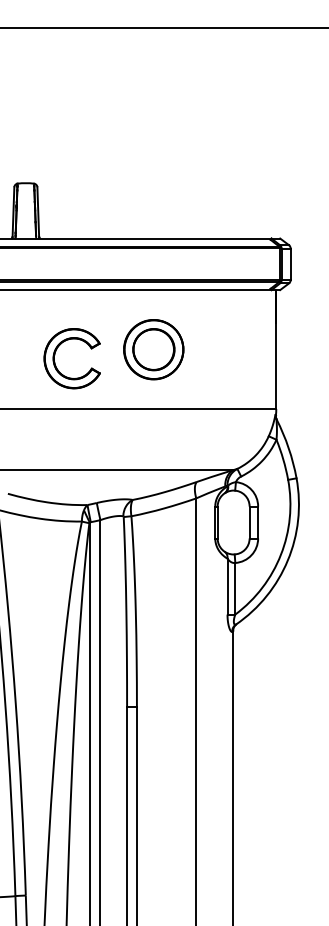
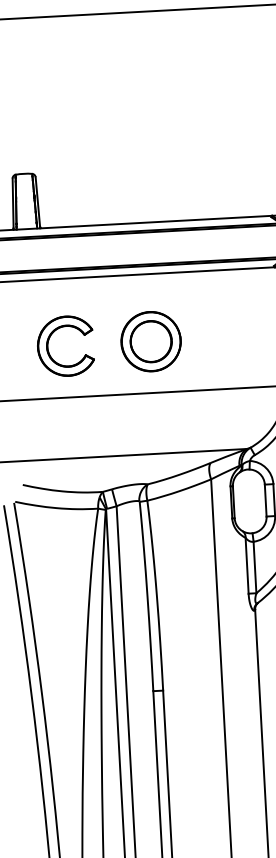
part: (153, 349) -> (150, 341), moved
part: (55, 355) -> (48, 344), moved

